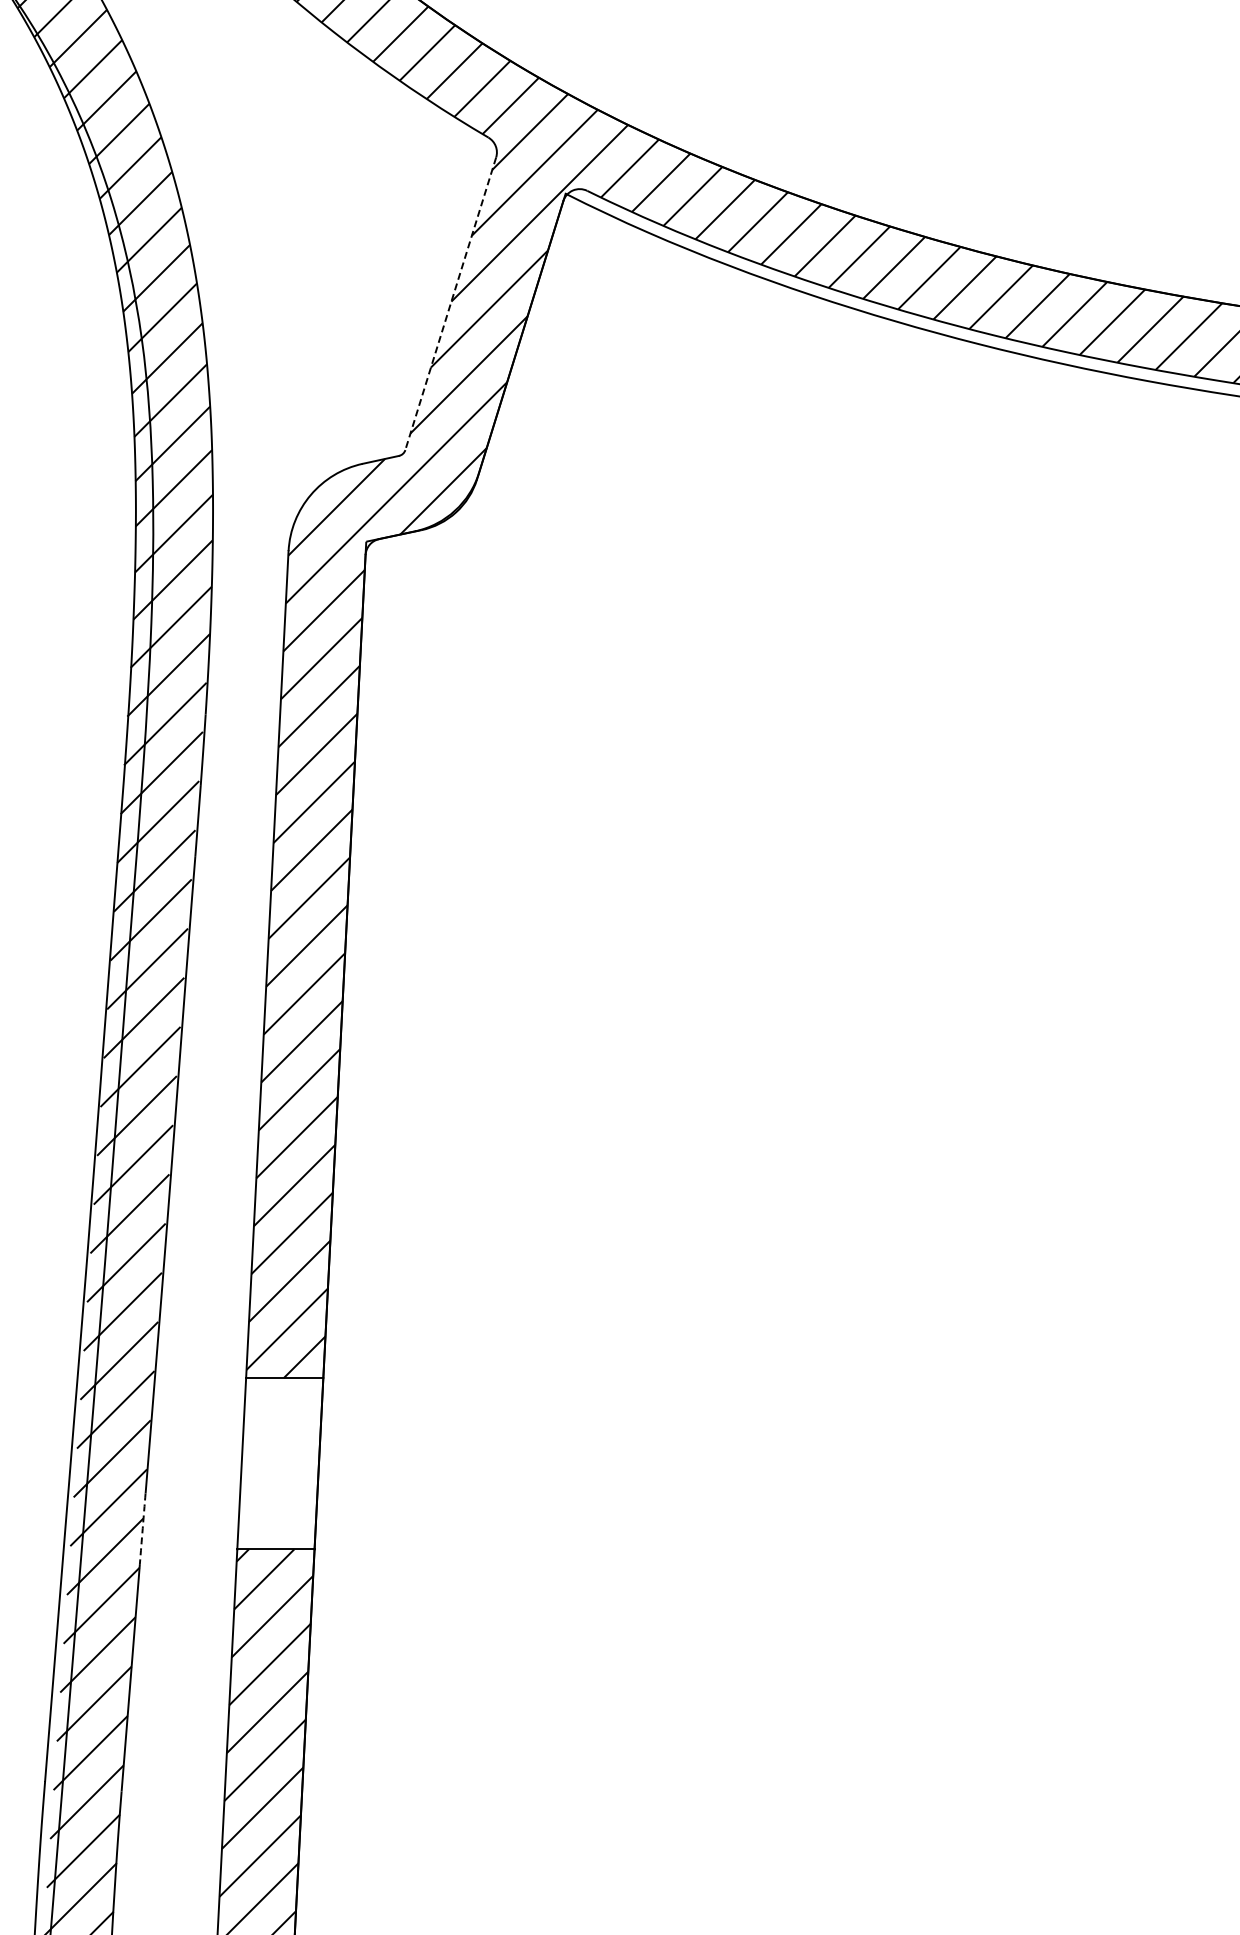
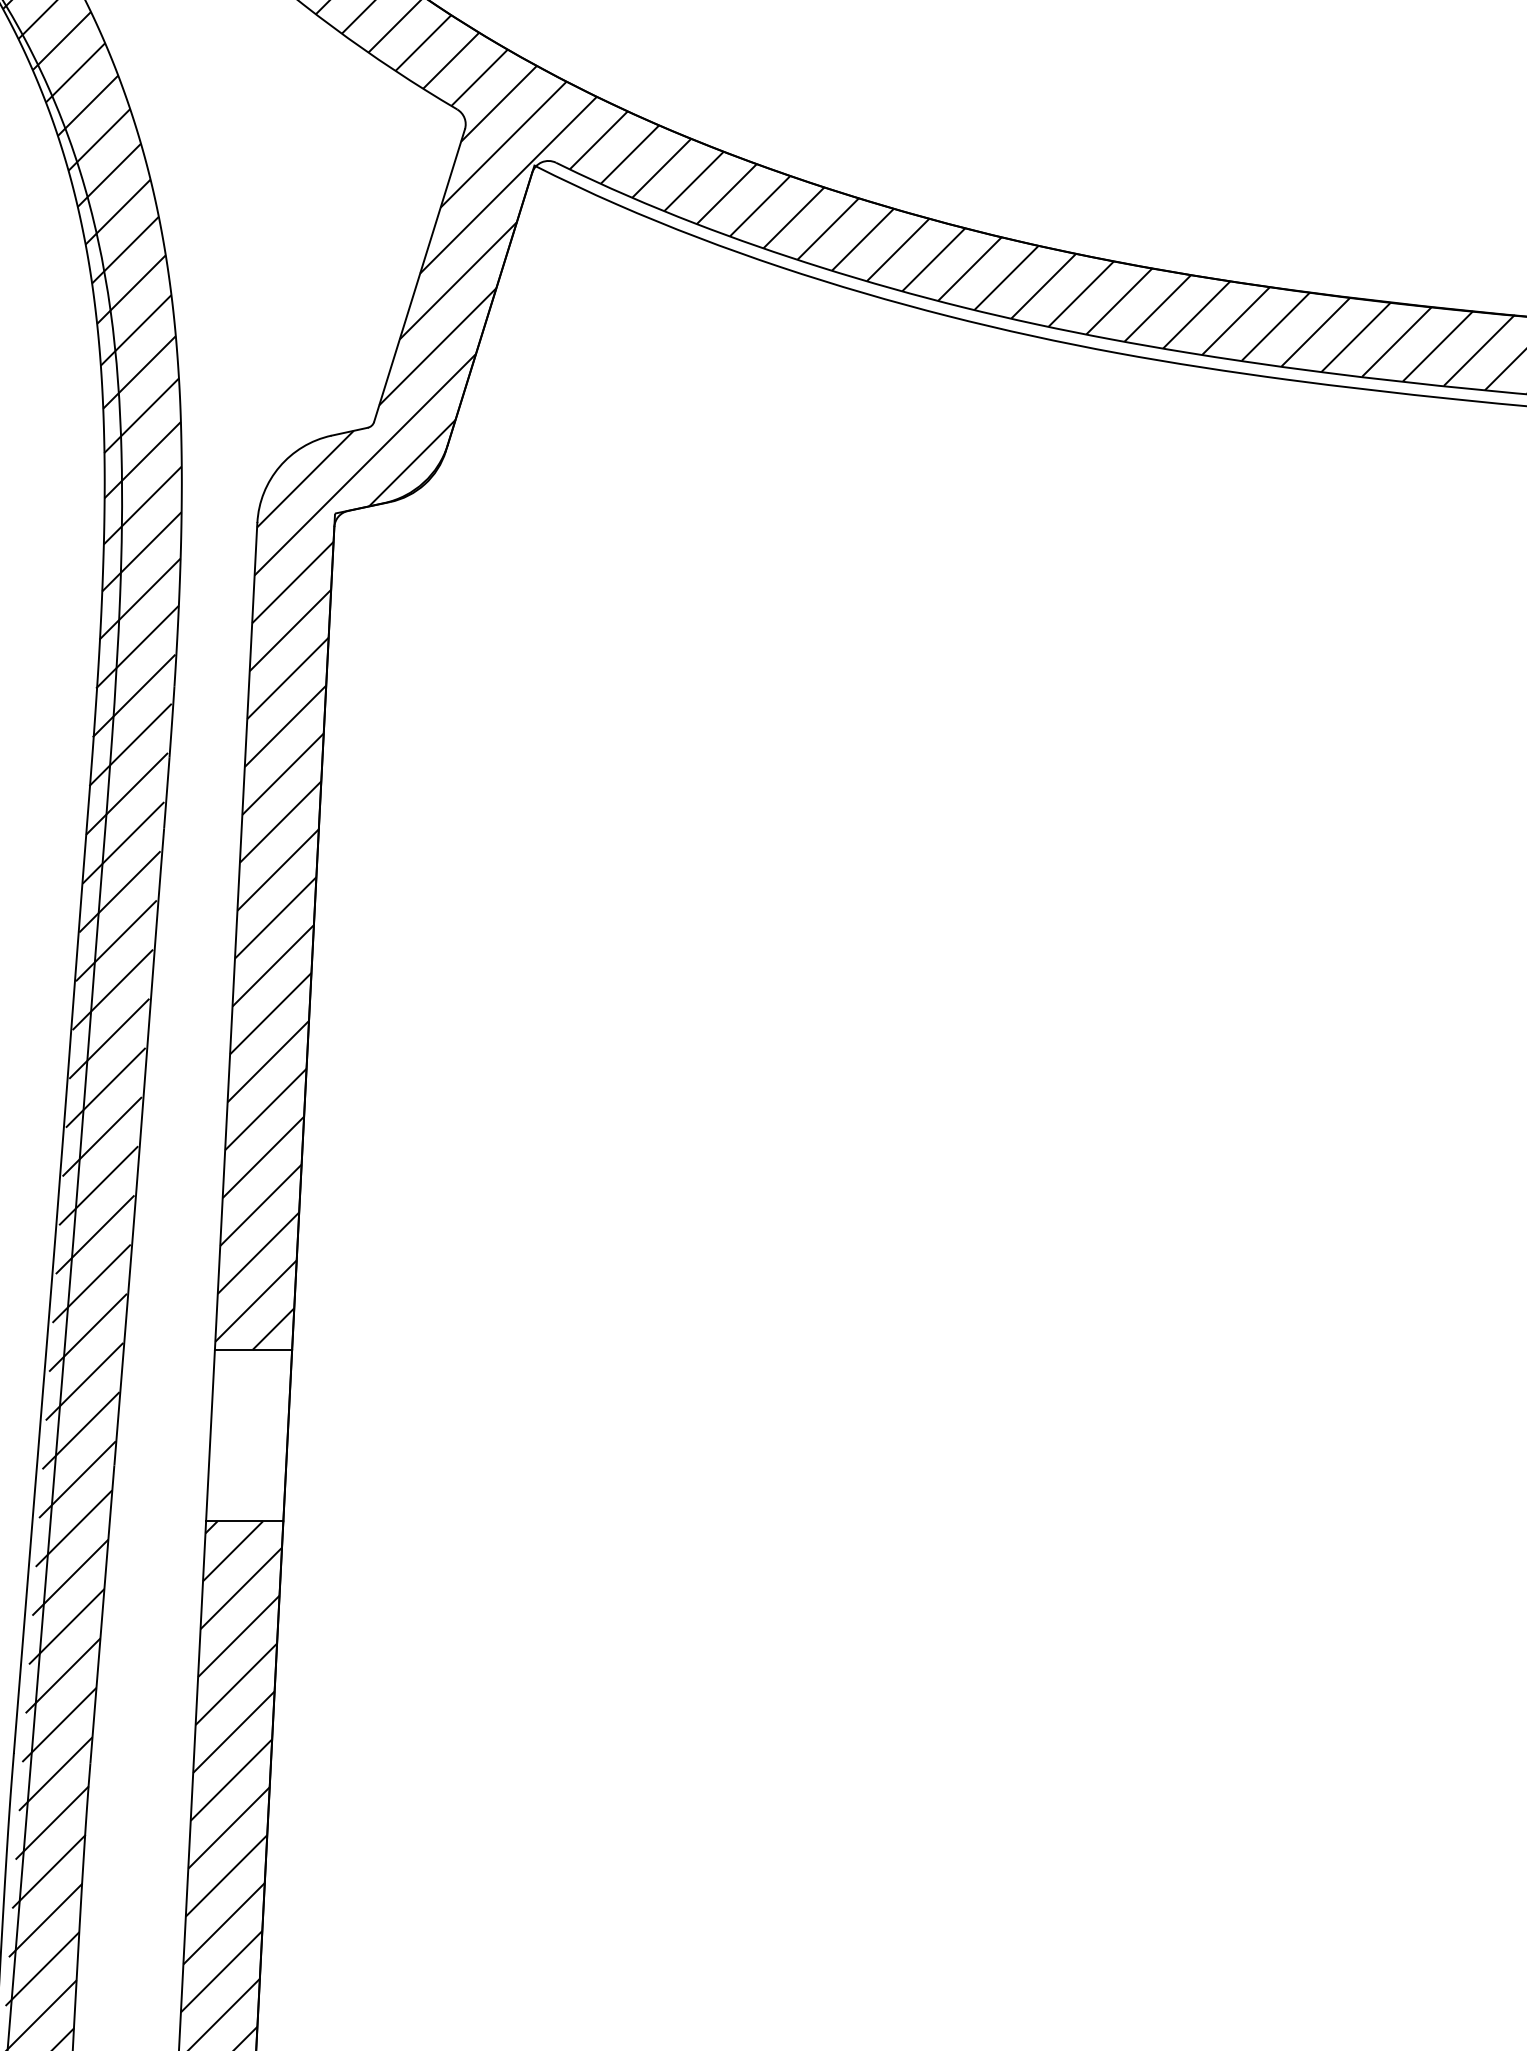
line: (450, 304) -> (419, 276), dashed -> solid
arc: (142, 1528) -> (111, 1500), dashed -> solid

